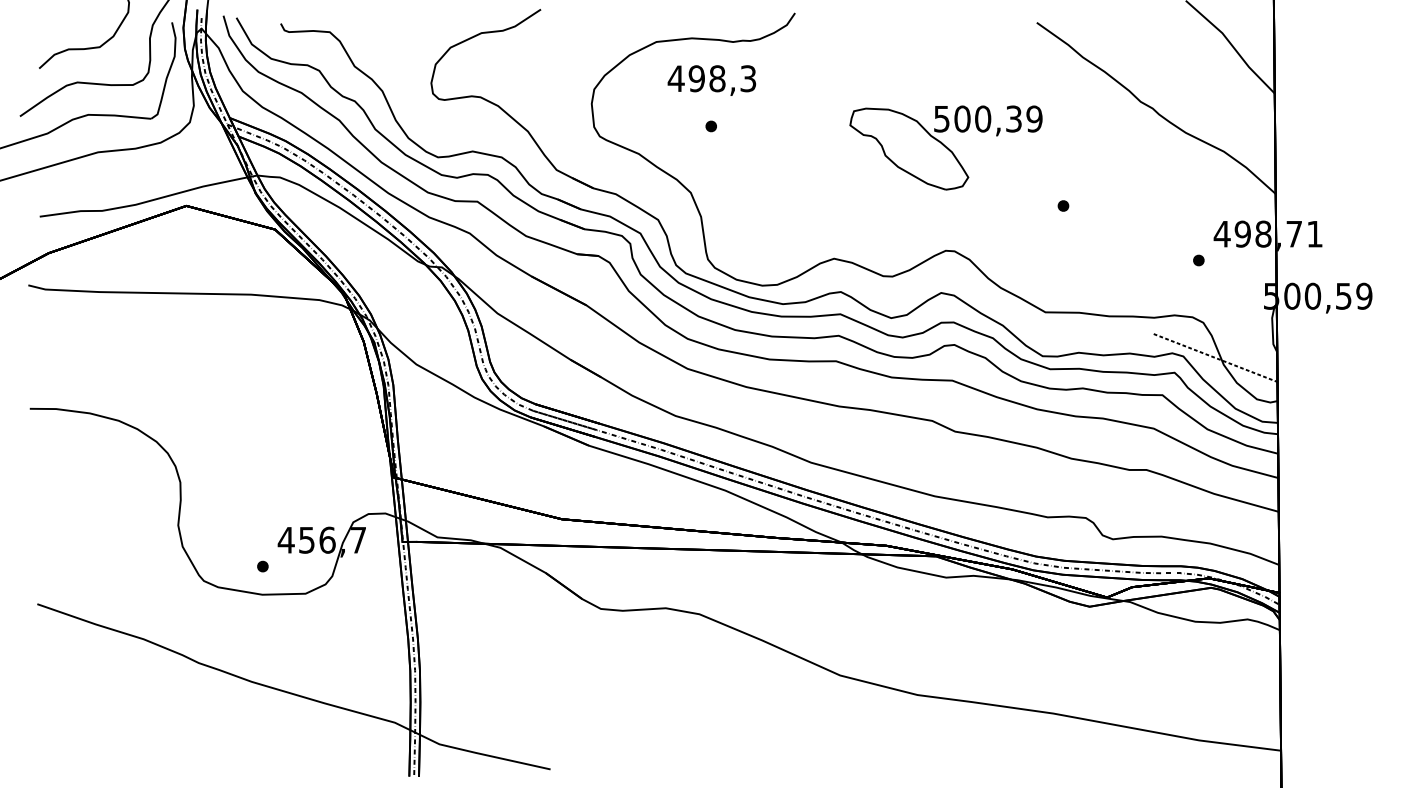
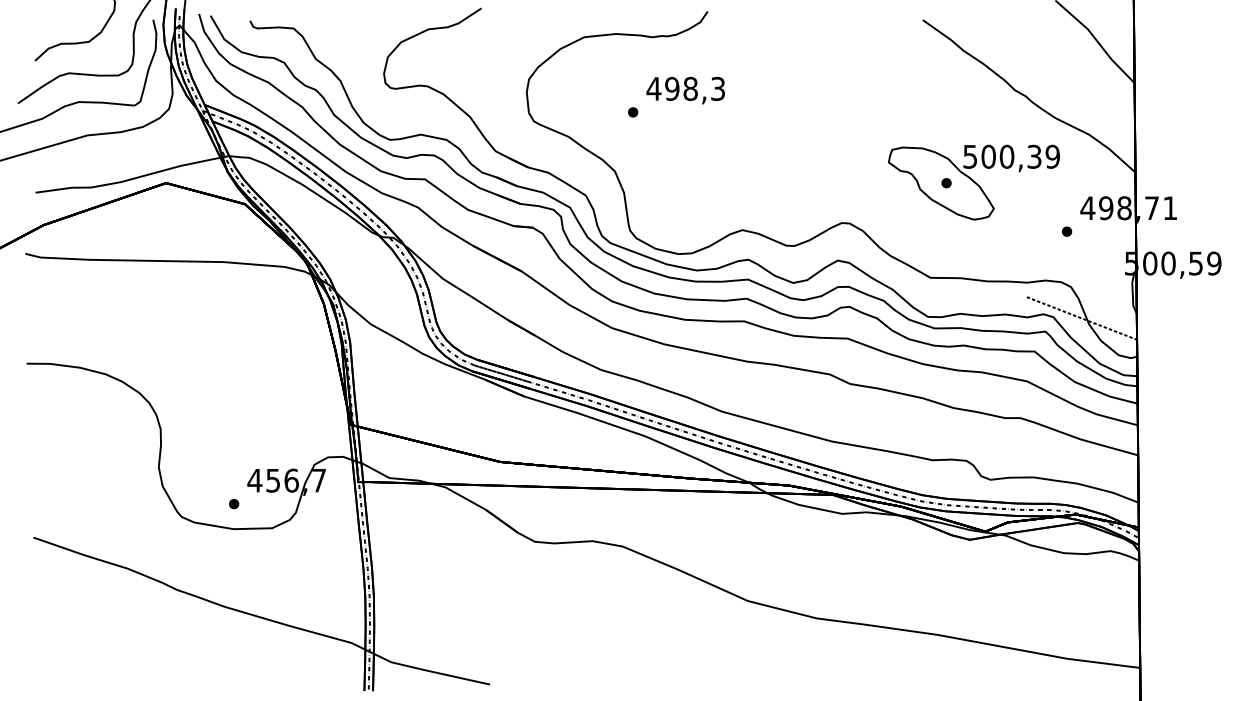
text: (711, 80) -> (685, 90), moved
part: (945, 147) -> (973, 182), moved

